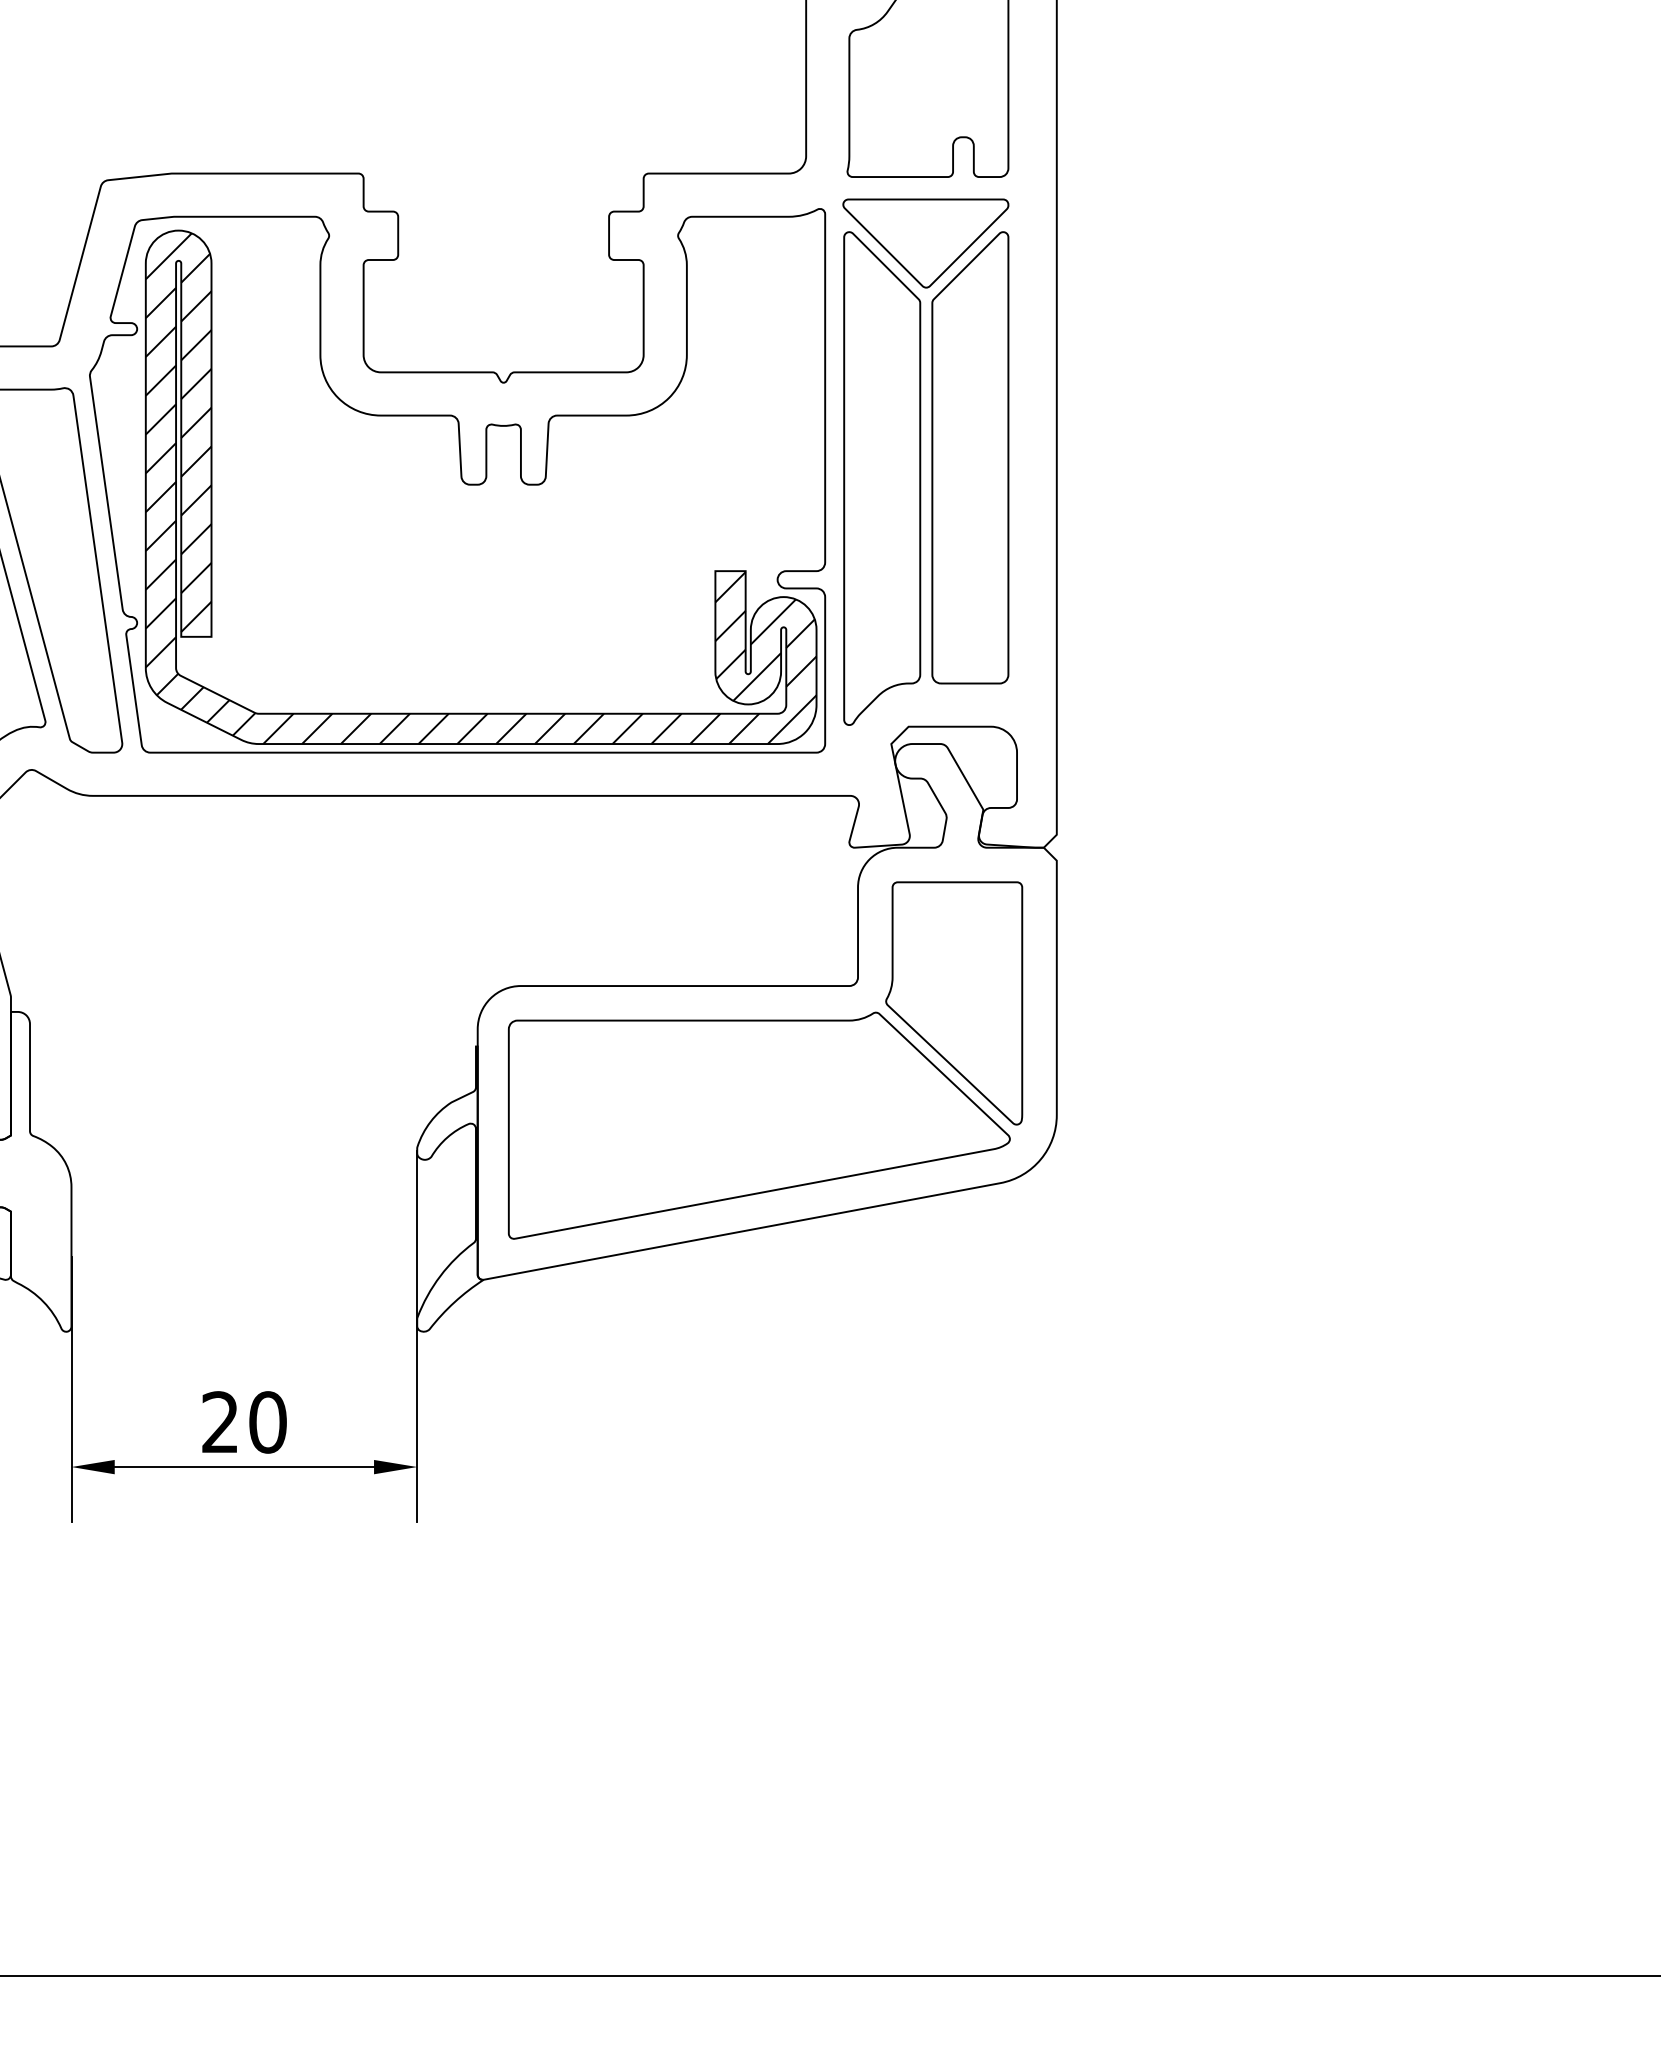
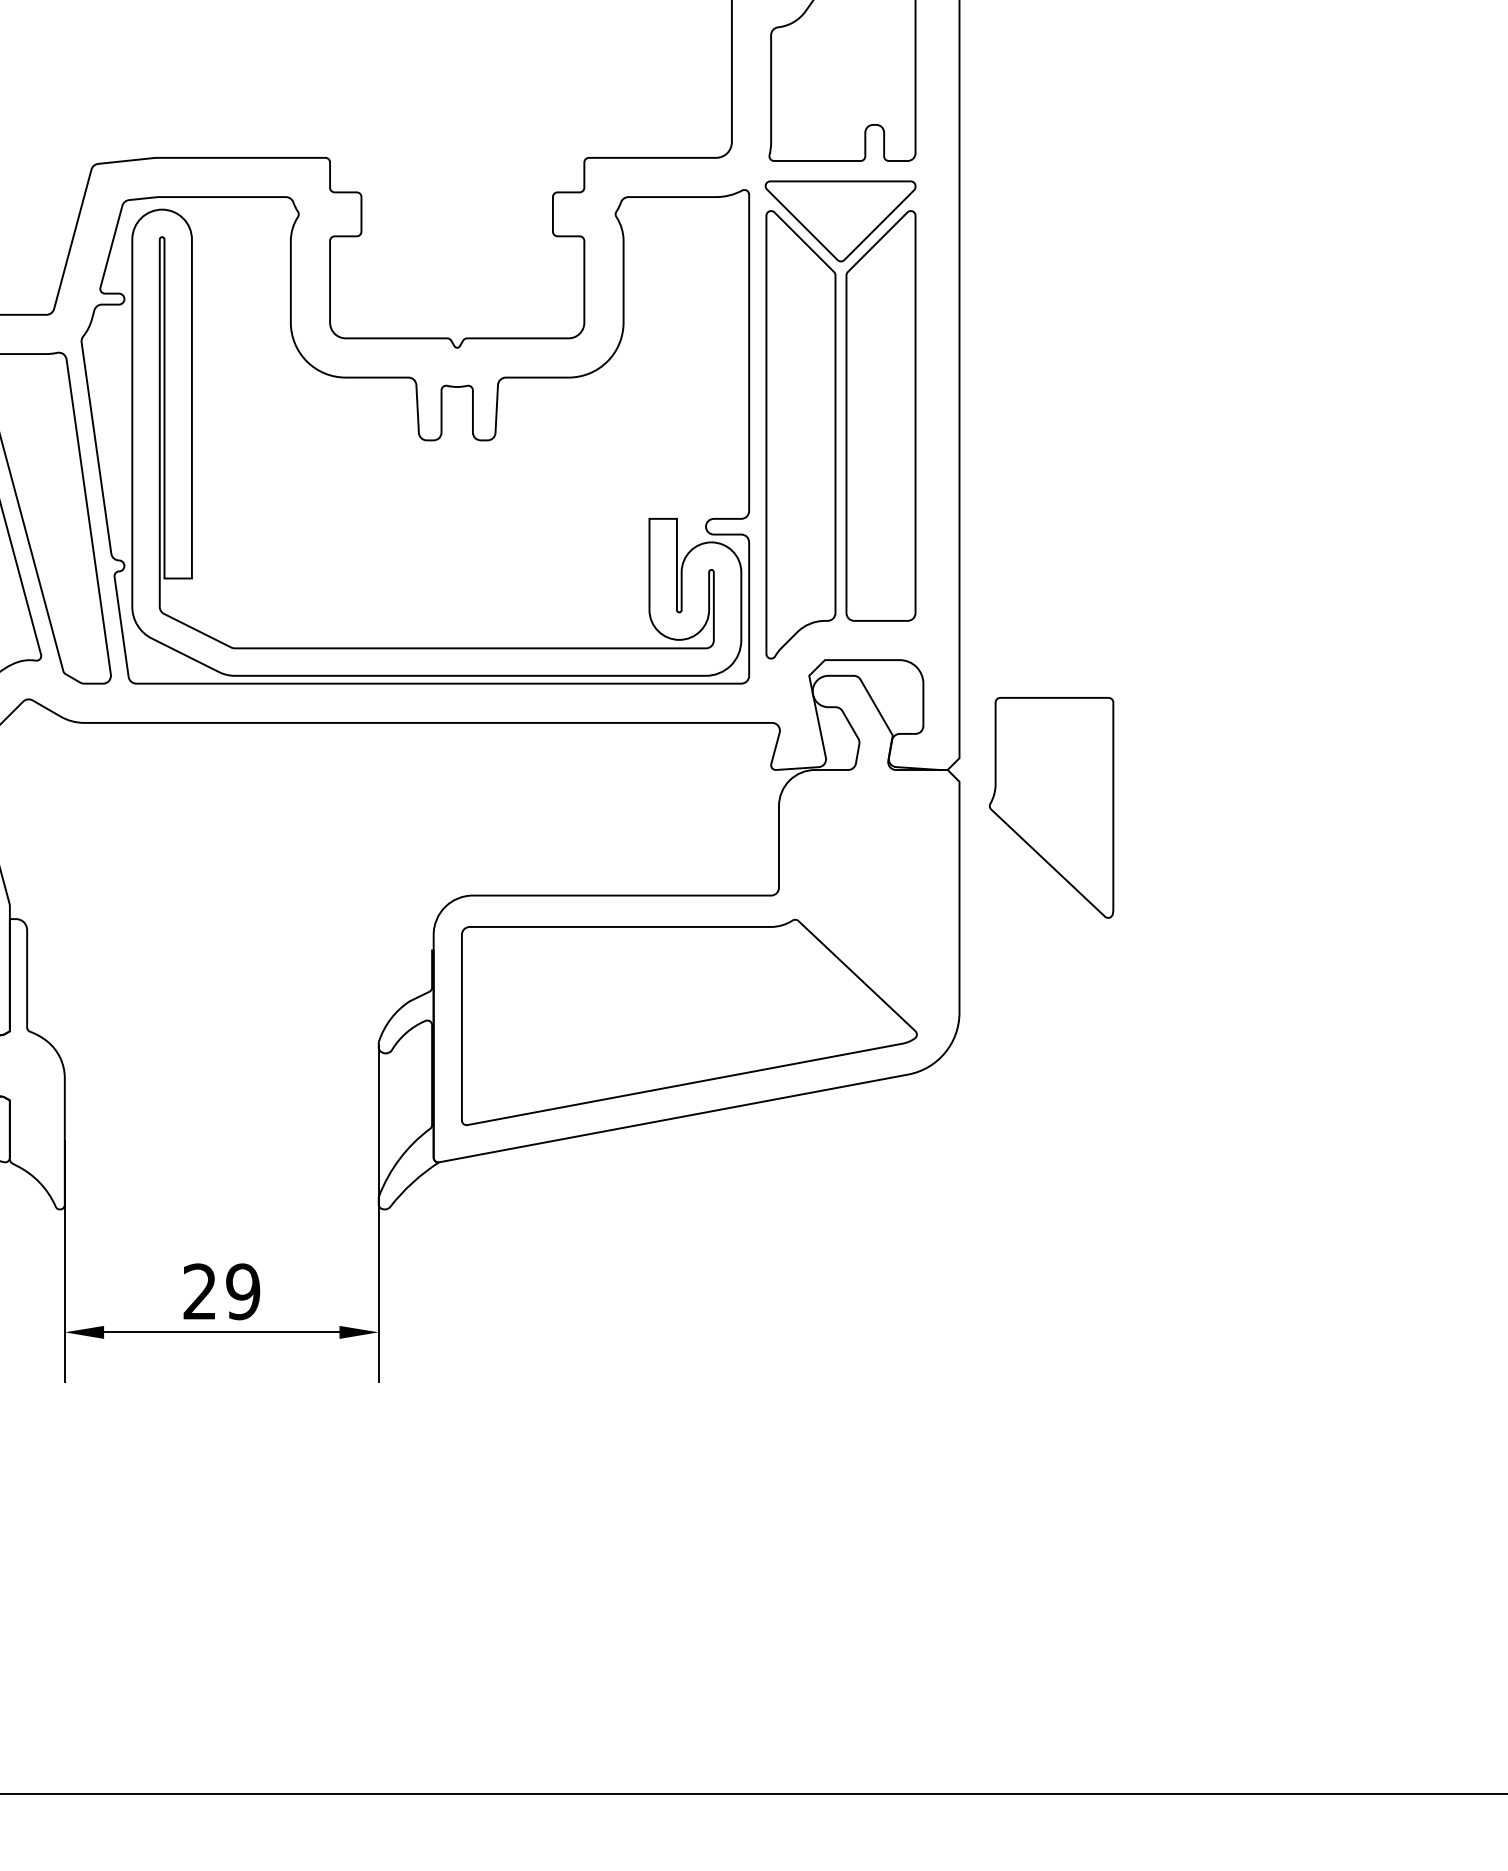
hatch: (480, 488) -> (436, 443), removed
part: (954, 1003) -> (1051, 807), moved
text: (267, 1422) -> (242, 1291), 20 -> 29

